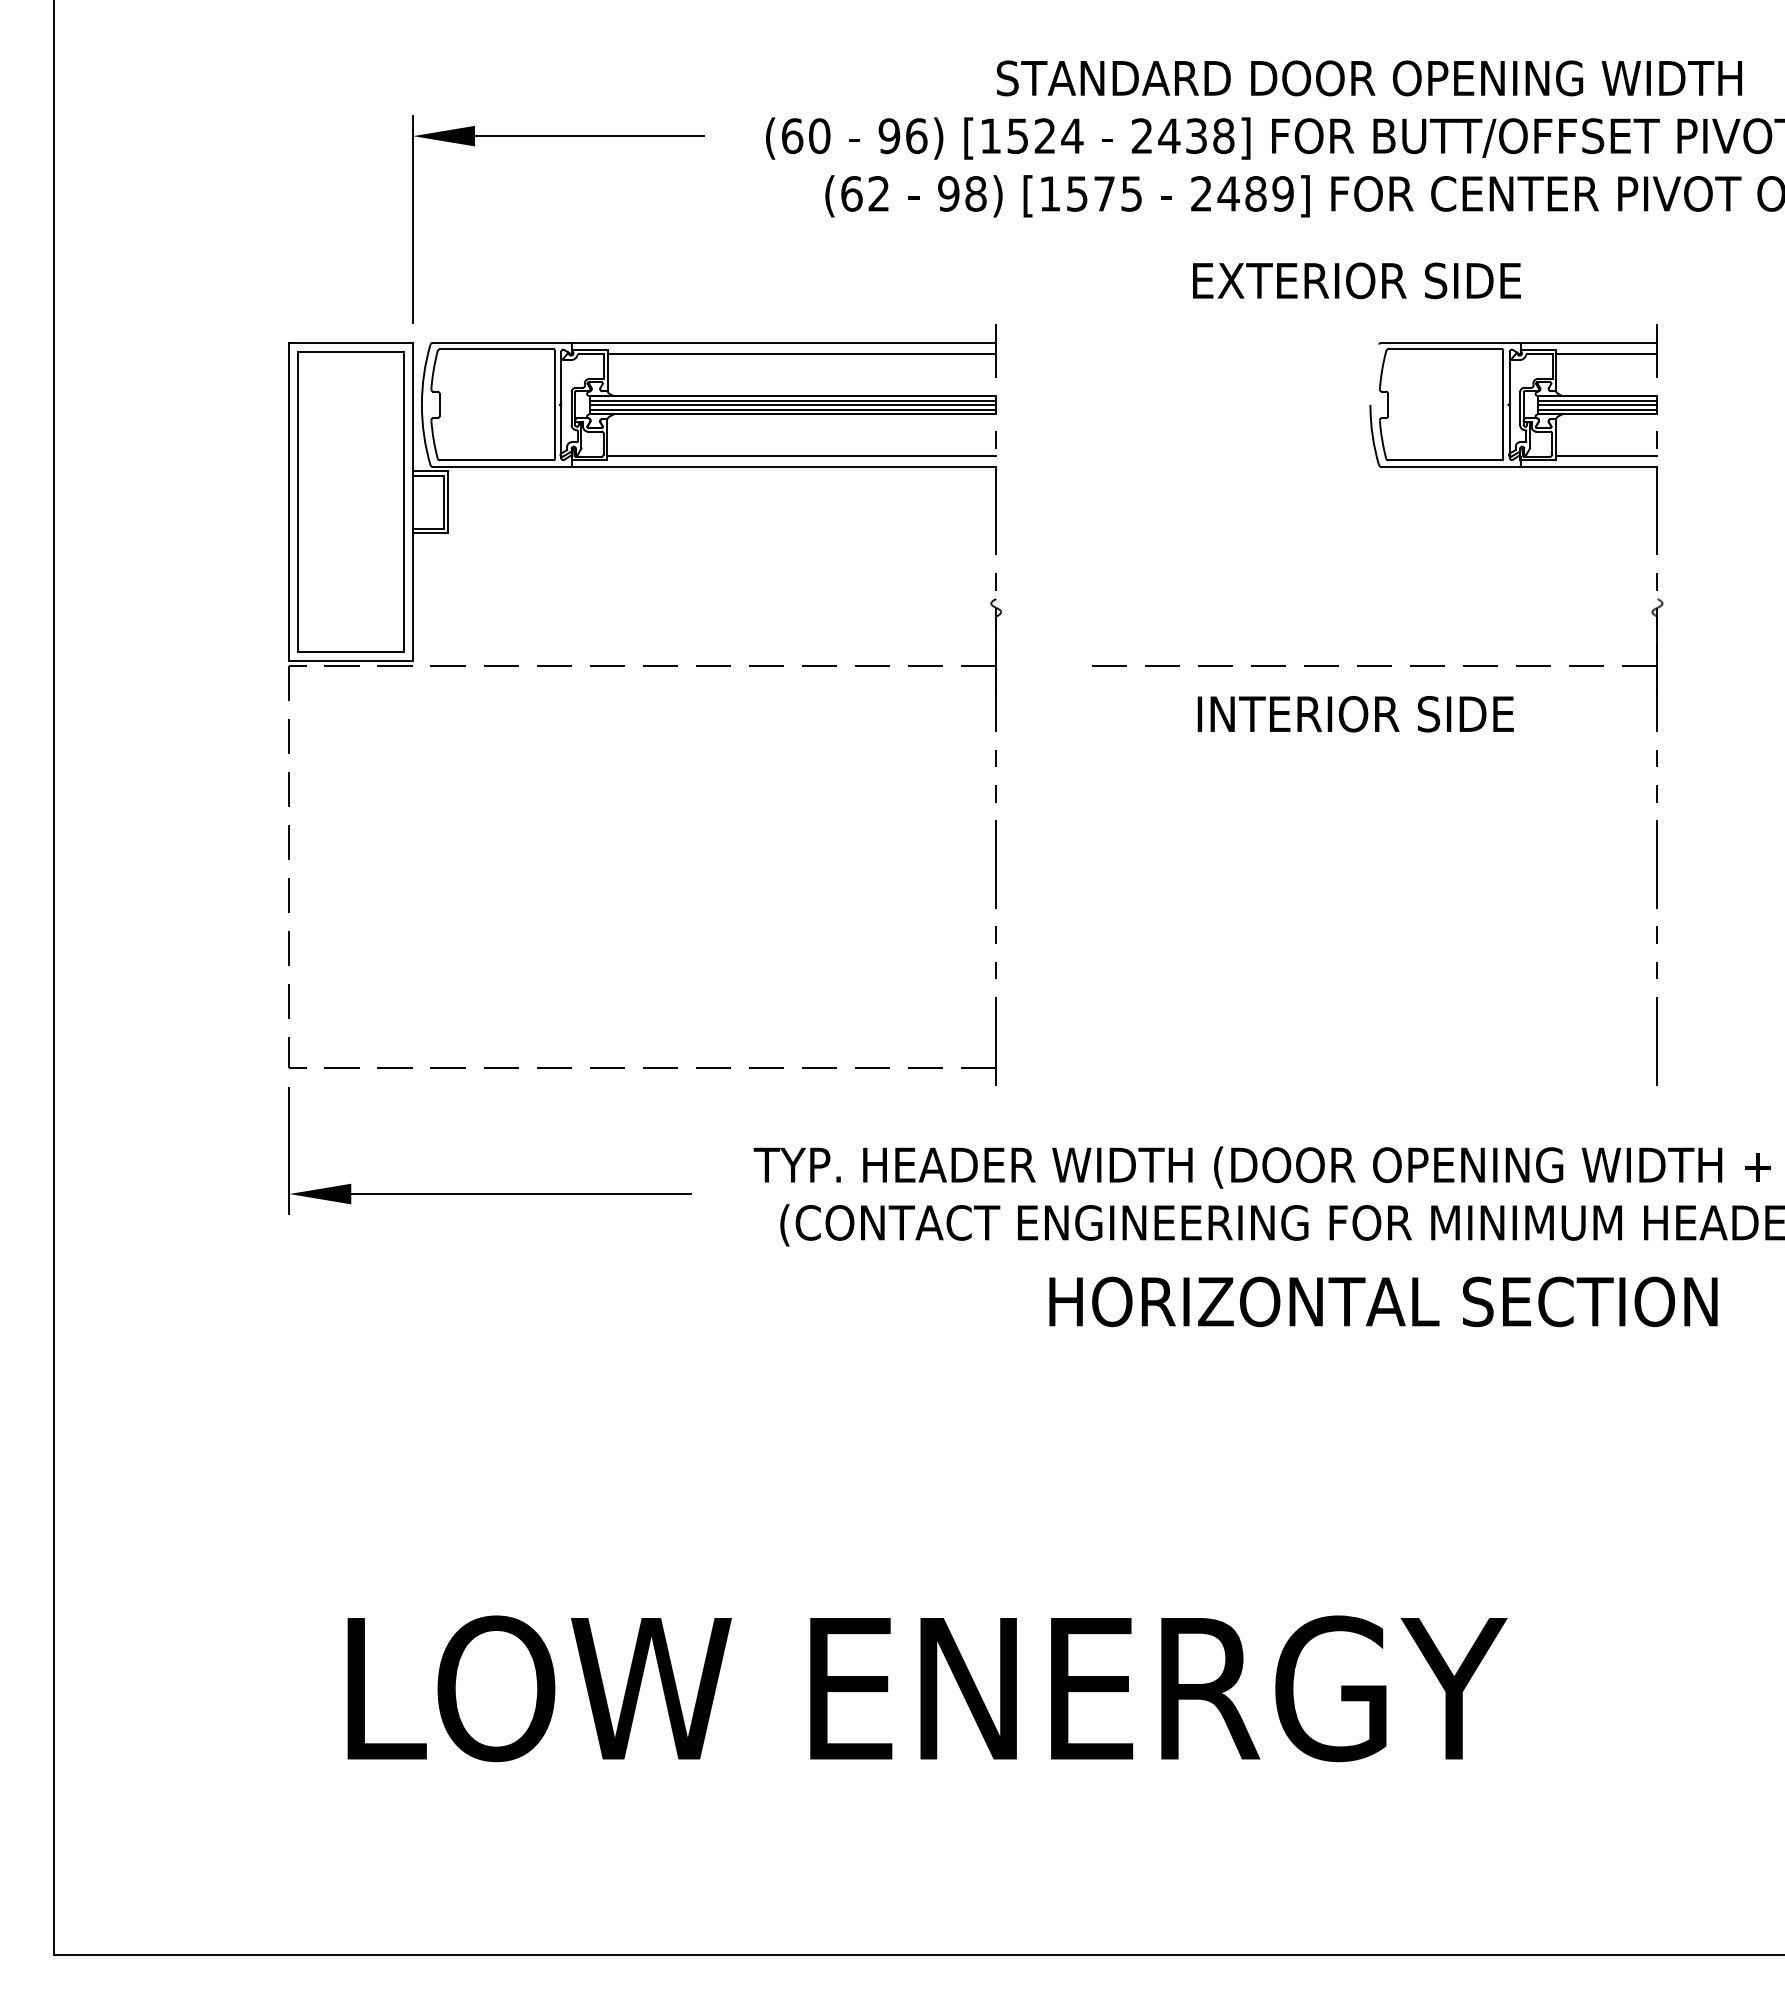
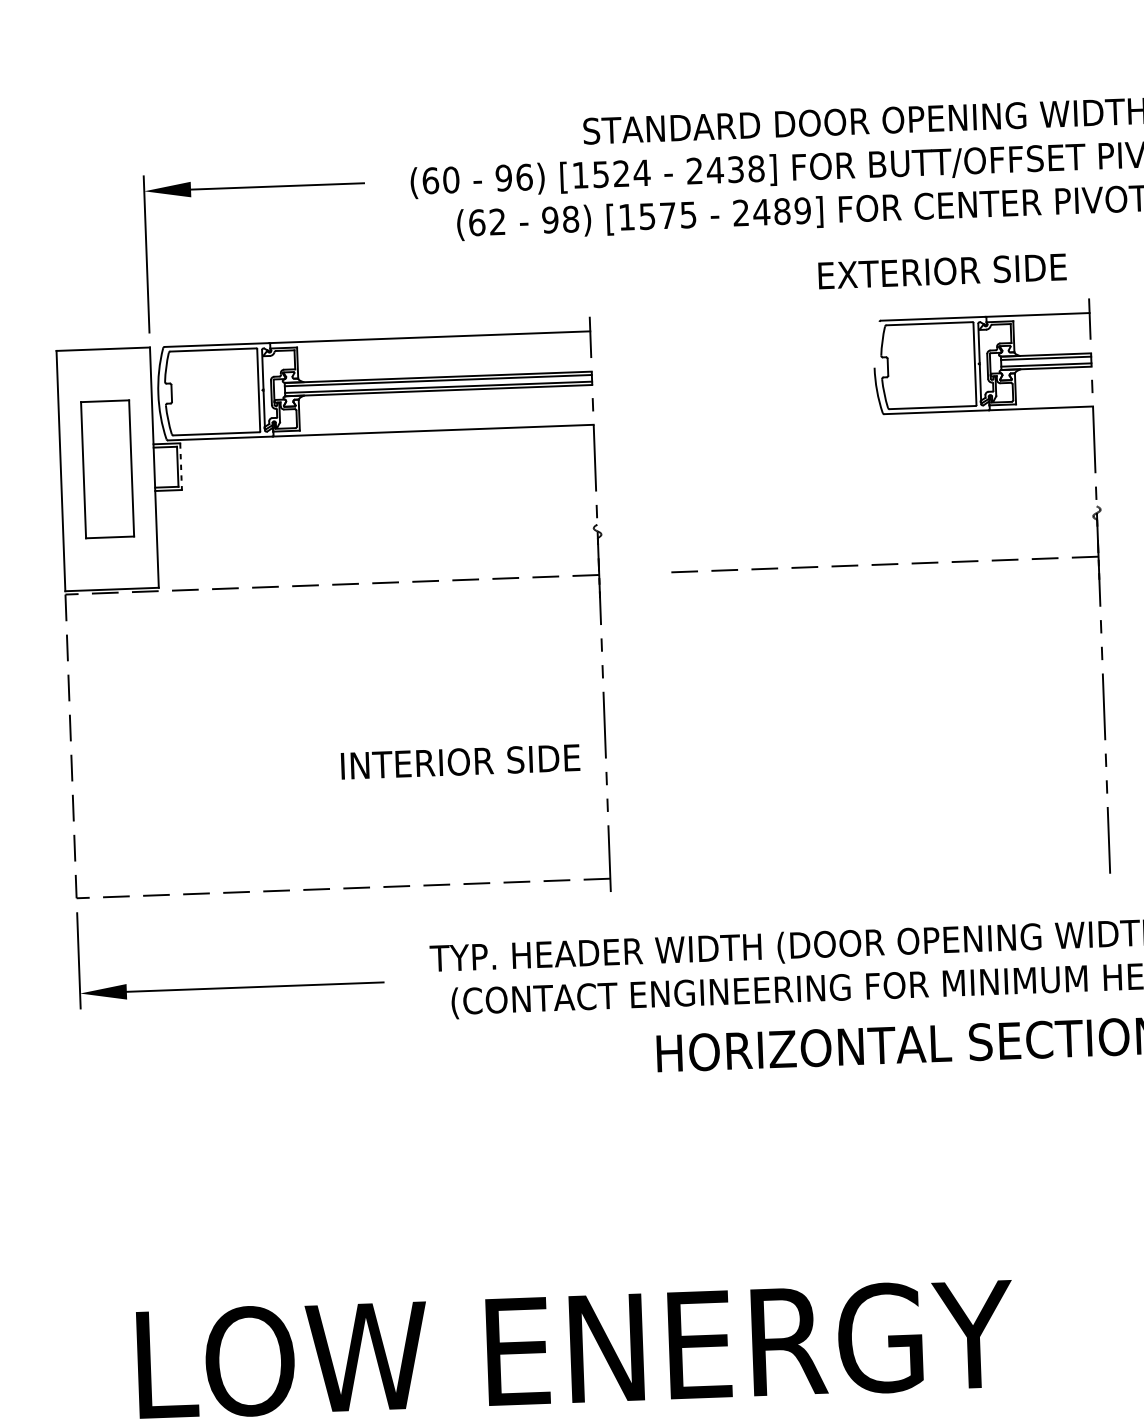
text: (1356, 280) -> (942, 271), moved
line: (801, 353) -> (443, 344), removed
line: (1606, 353) -> (1051, 322), removed
line: (792, 405) -> (438, 384), removed
line: (1597, 405) -> (1046, 361), removed
line: (801, 455) -> (446, 421), removed
line: (1606, 455) -> (1054, 399), removed
part: (350, 501) -> (107, 468), size x0.6
line: (448, 502) -> (181, 466), solid -> dashed
text: (1355, 714) -> (460, 762), moved

